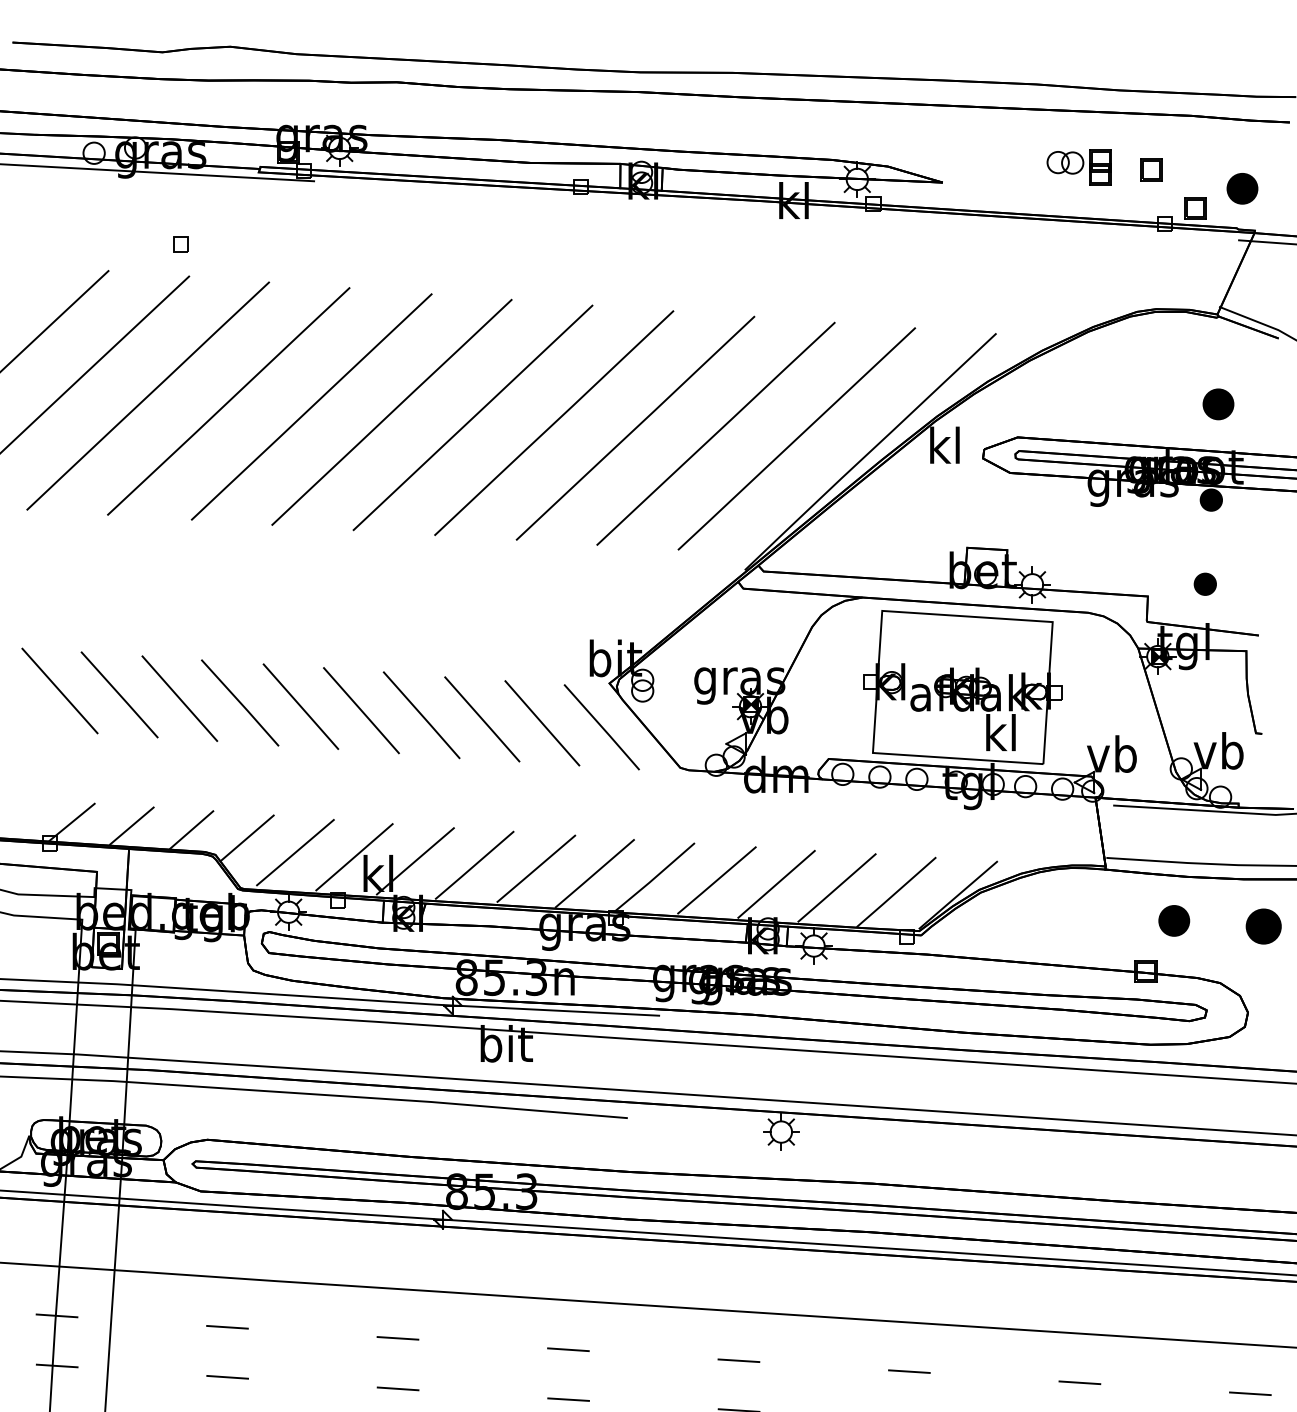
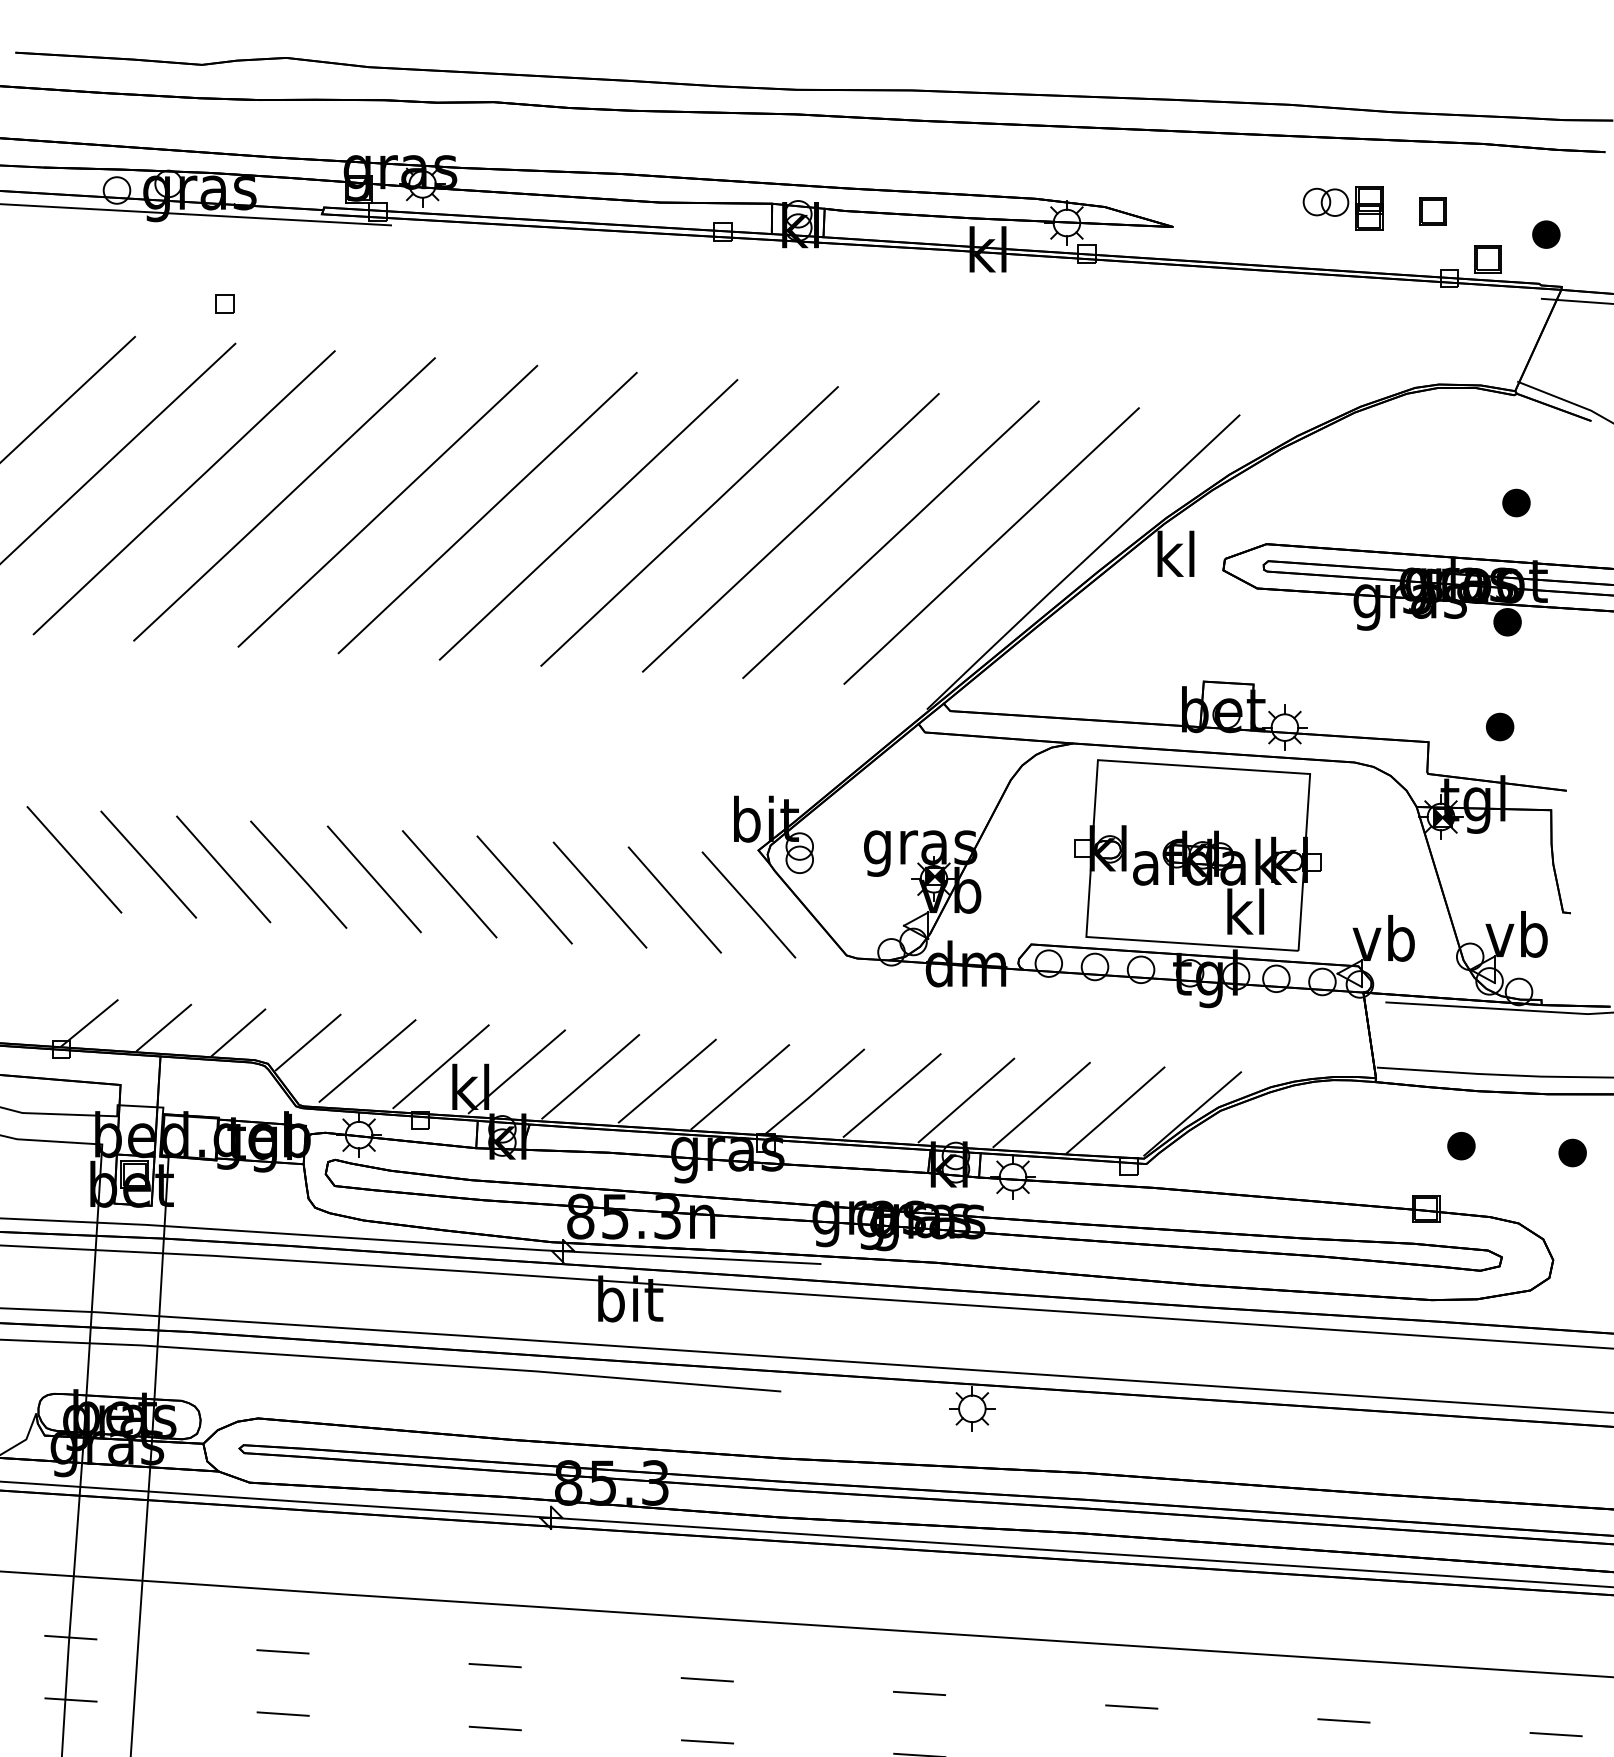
part: (1242, 188) -> (1546, 234), size x0.71
part: (1218, 403) -> (1516, 502), size x0.71
part: (1174, 921) -> (1461, 1146), size x0.71
part: (1263, 926) -> (1572, 1152), size x0.62

